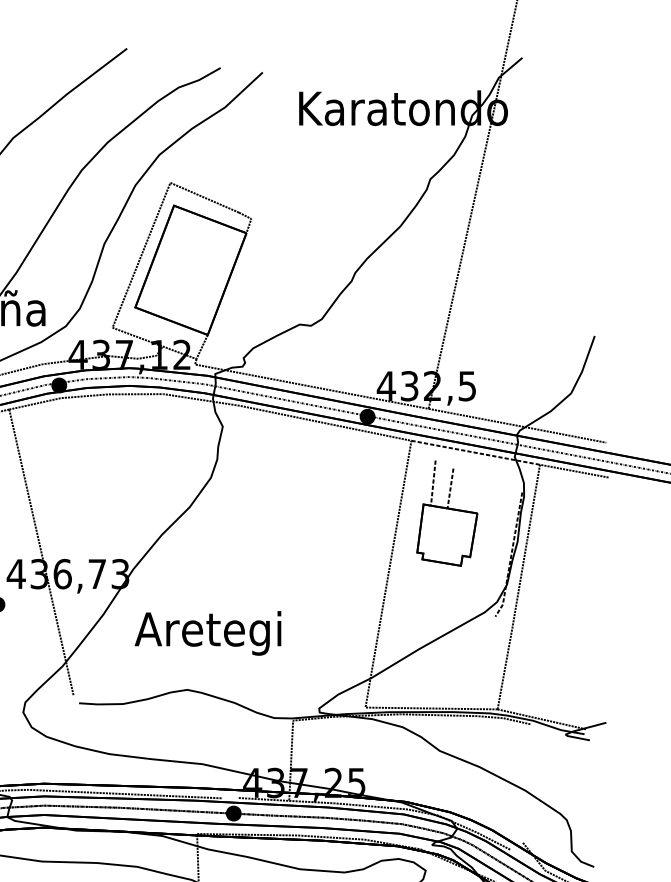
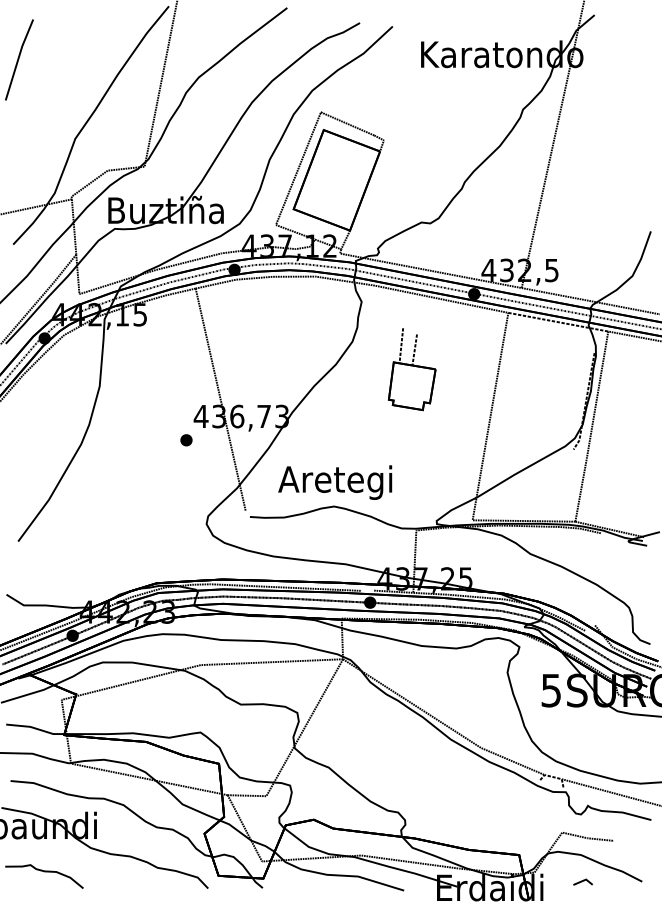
part: (446, 513) -> (411, 369), moved
text: (208, 633) -> (335, 482), moved

